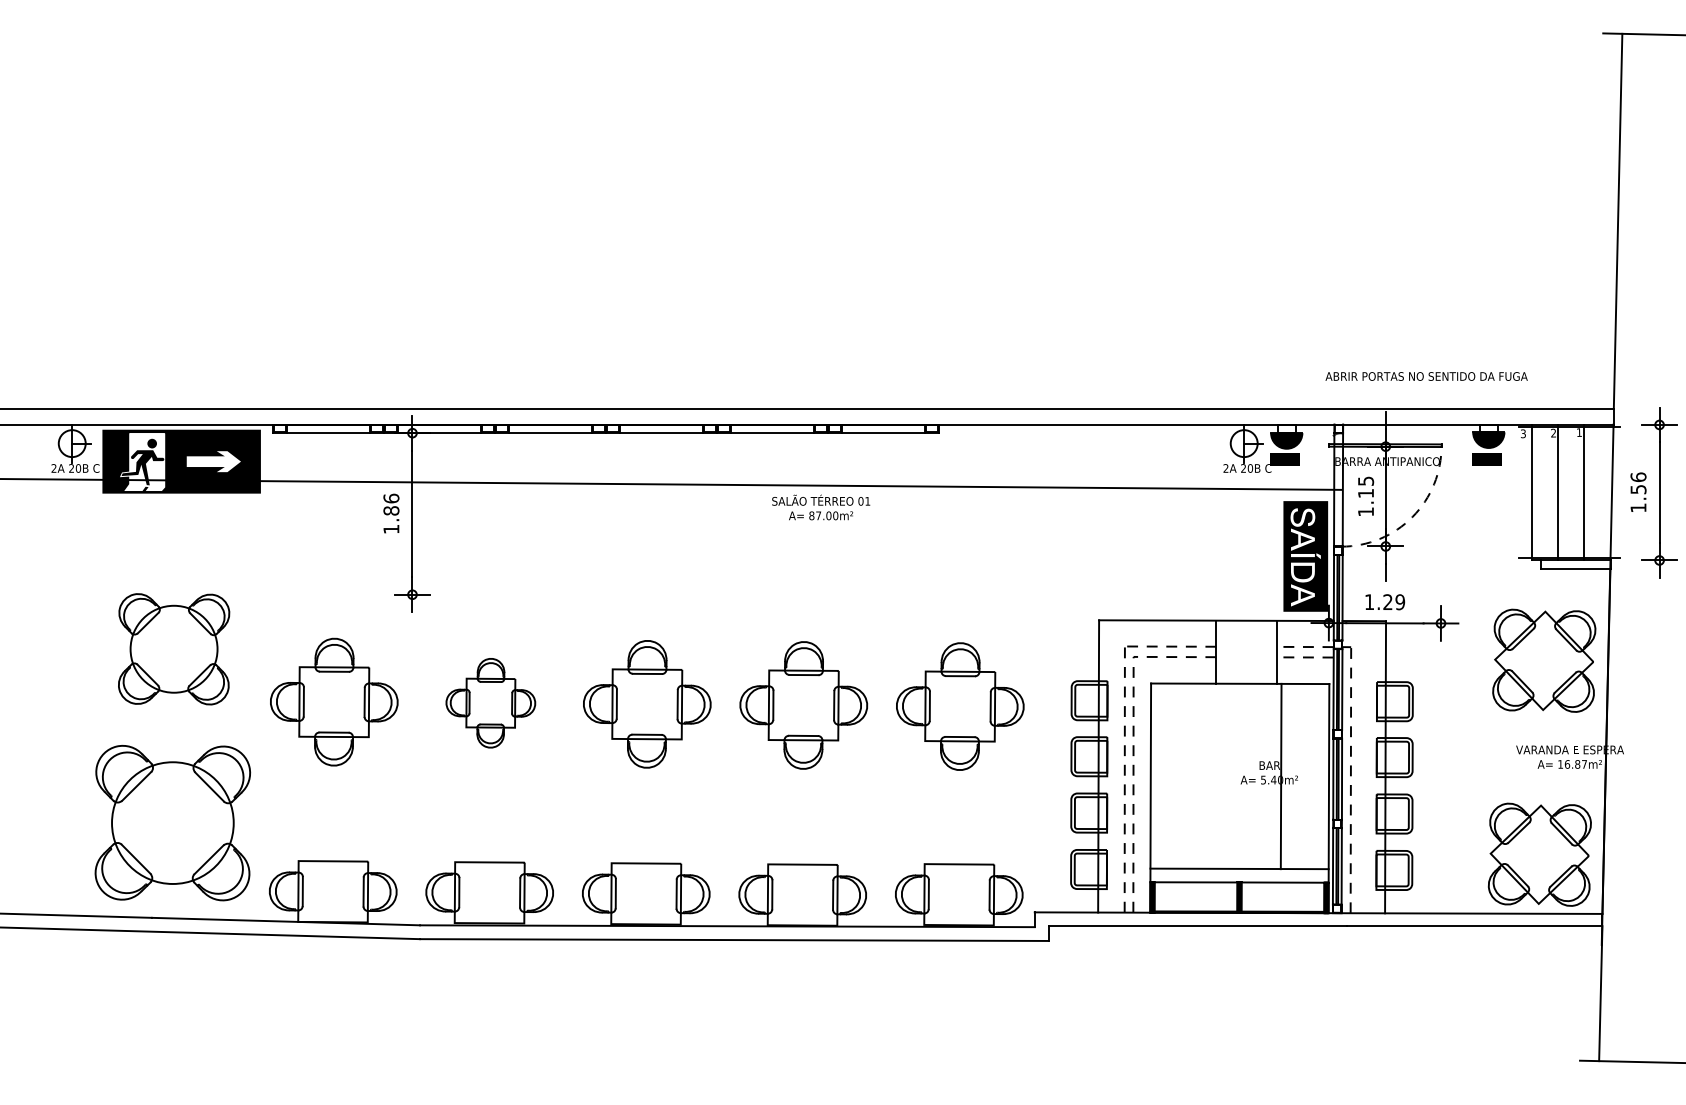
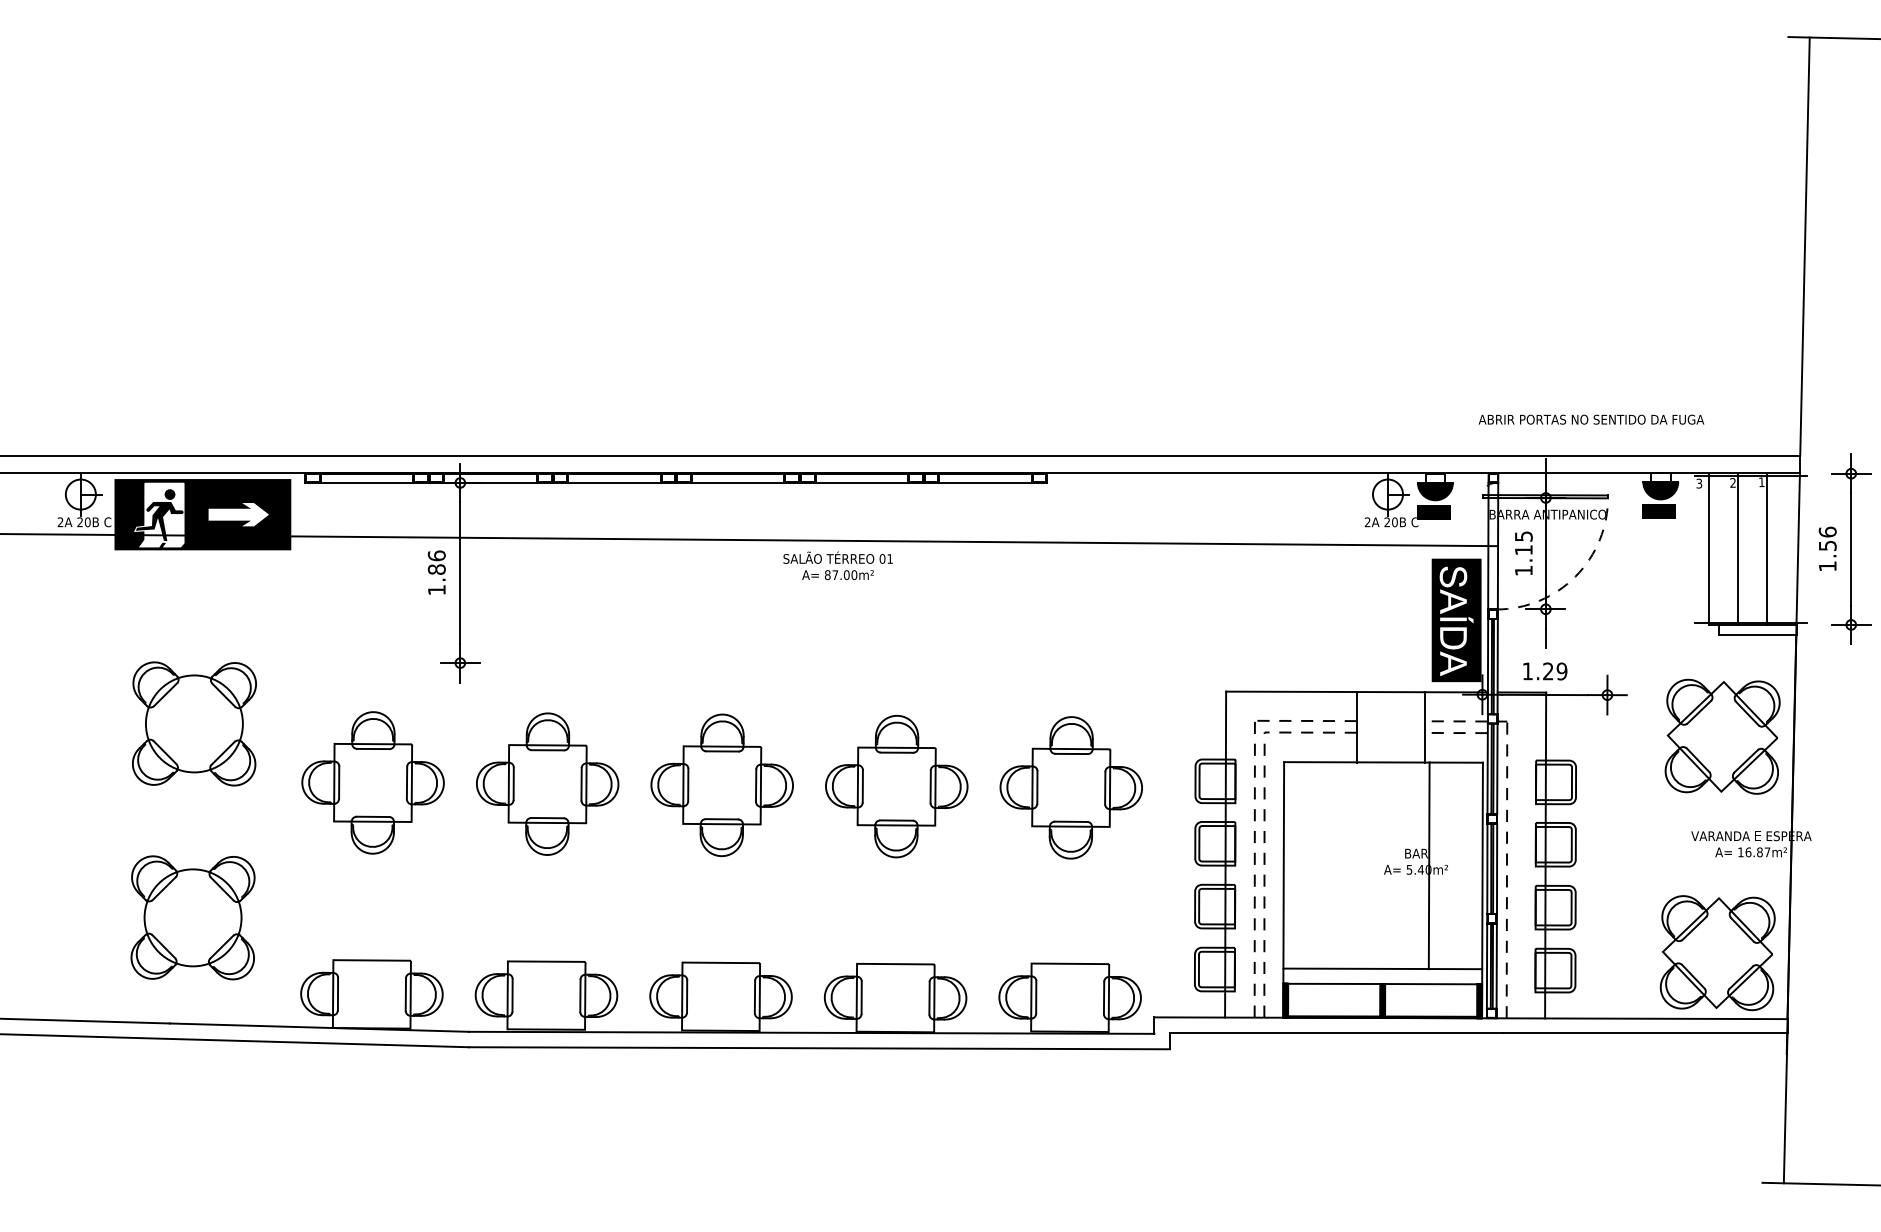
text: (820, 507) -> (837, 565), moved
part: (490, 702) -> (547, 783), size x1.43
part: (172, 822) -> (192, 917), size x0.71

